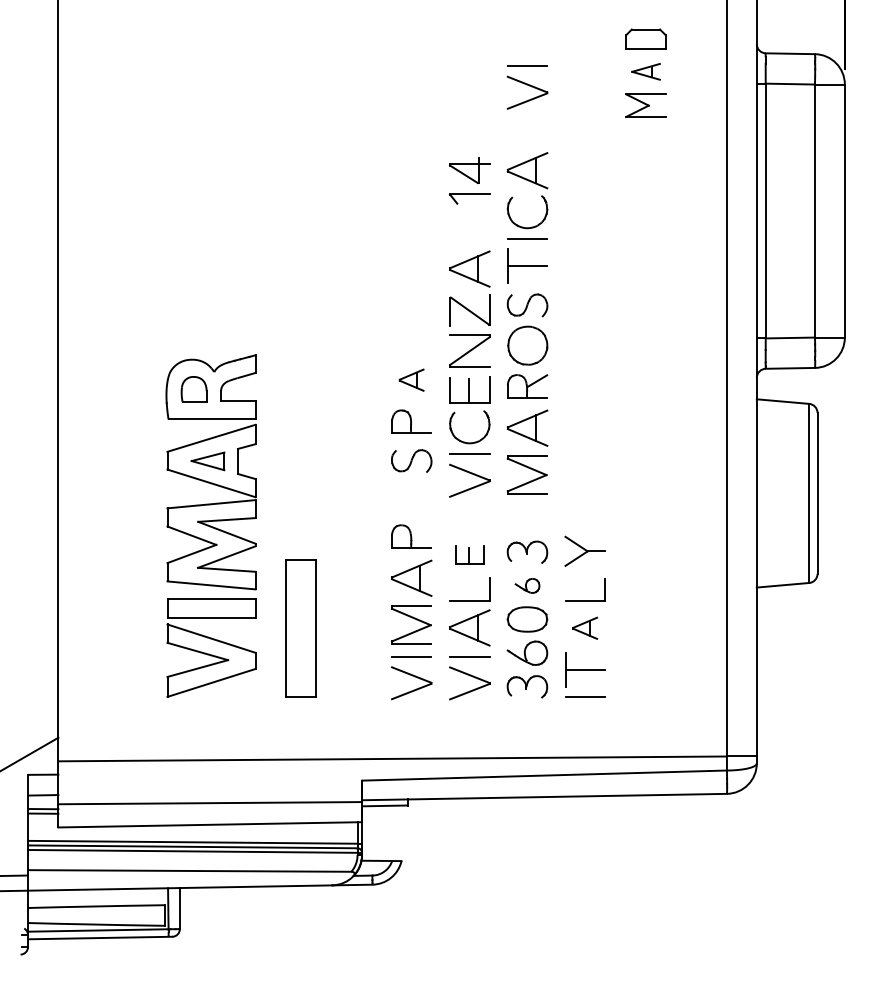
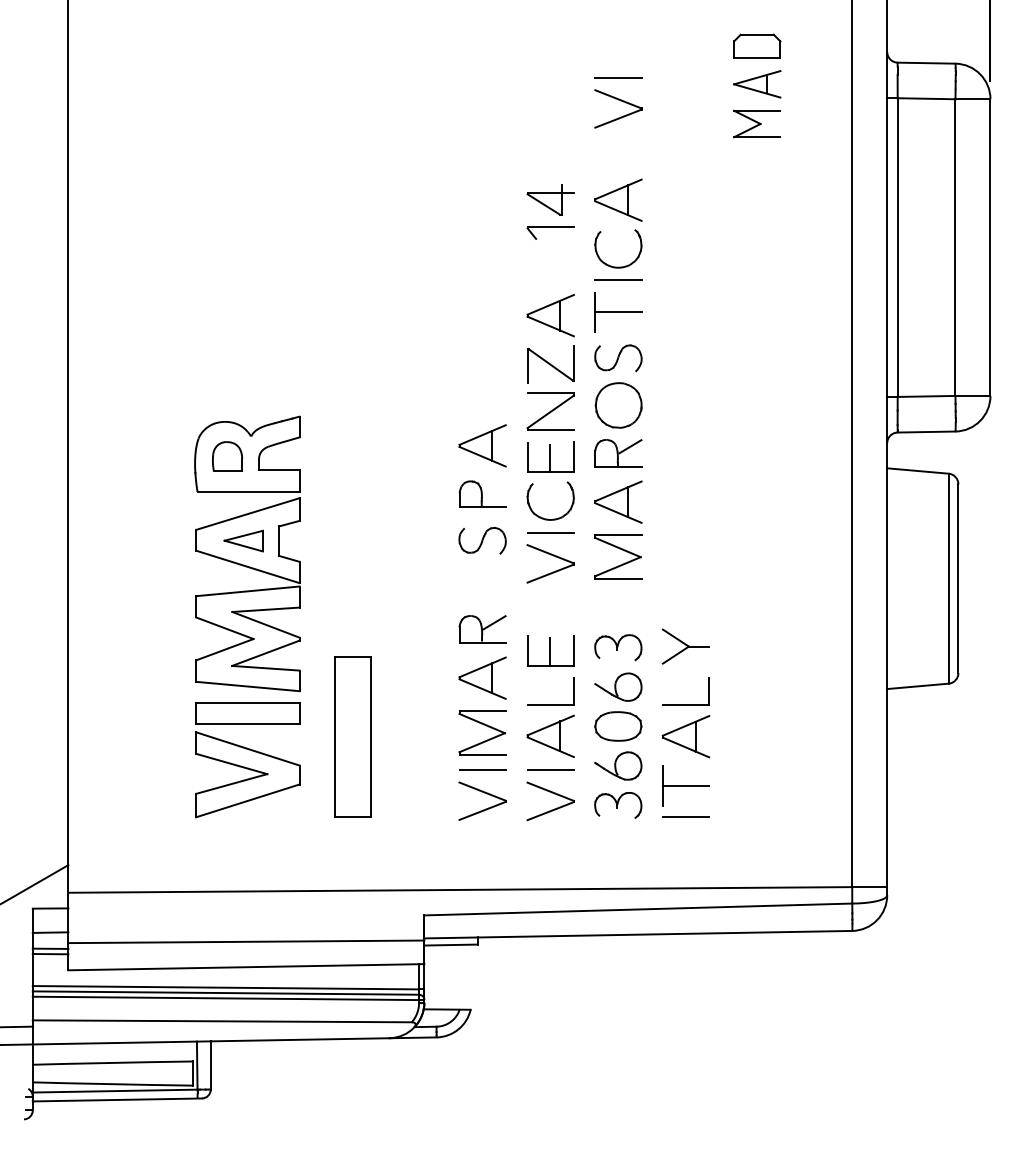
part: (646, 71) -> (757, 84), size x1.43
part: (411, 379) -> (482, 445), size x1.67
line: (421, 530) -> (494, 622), added
part: (469, 554) -> (550, 650), size x1.43
part: (527, 585) -> (618, 686), size x1.67
part: (584, 628) -> (685, 736), size x1.67

